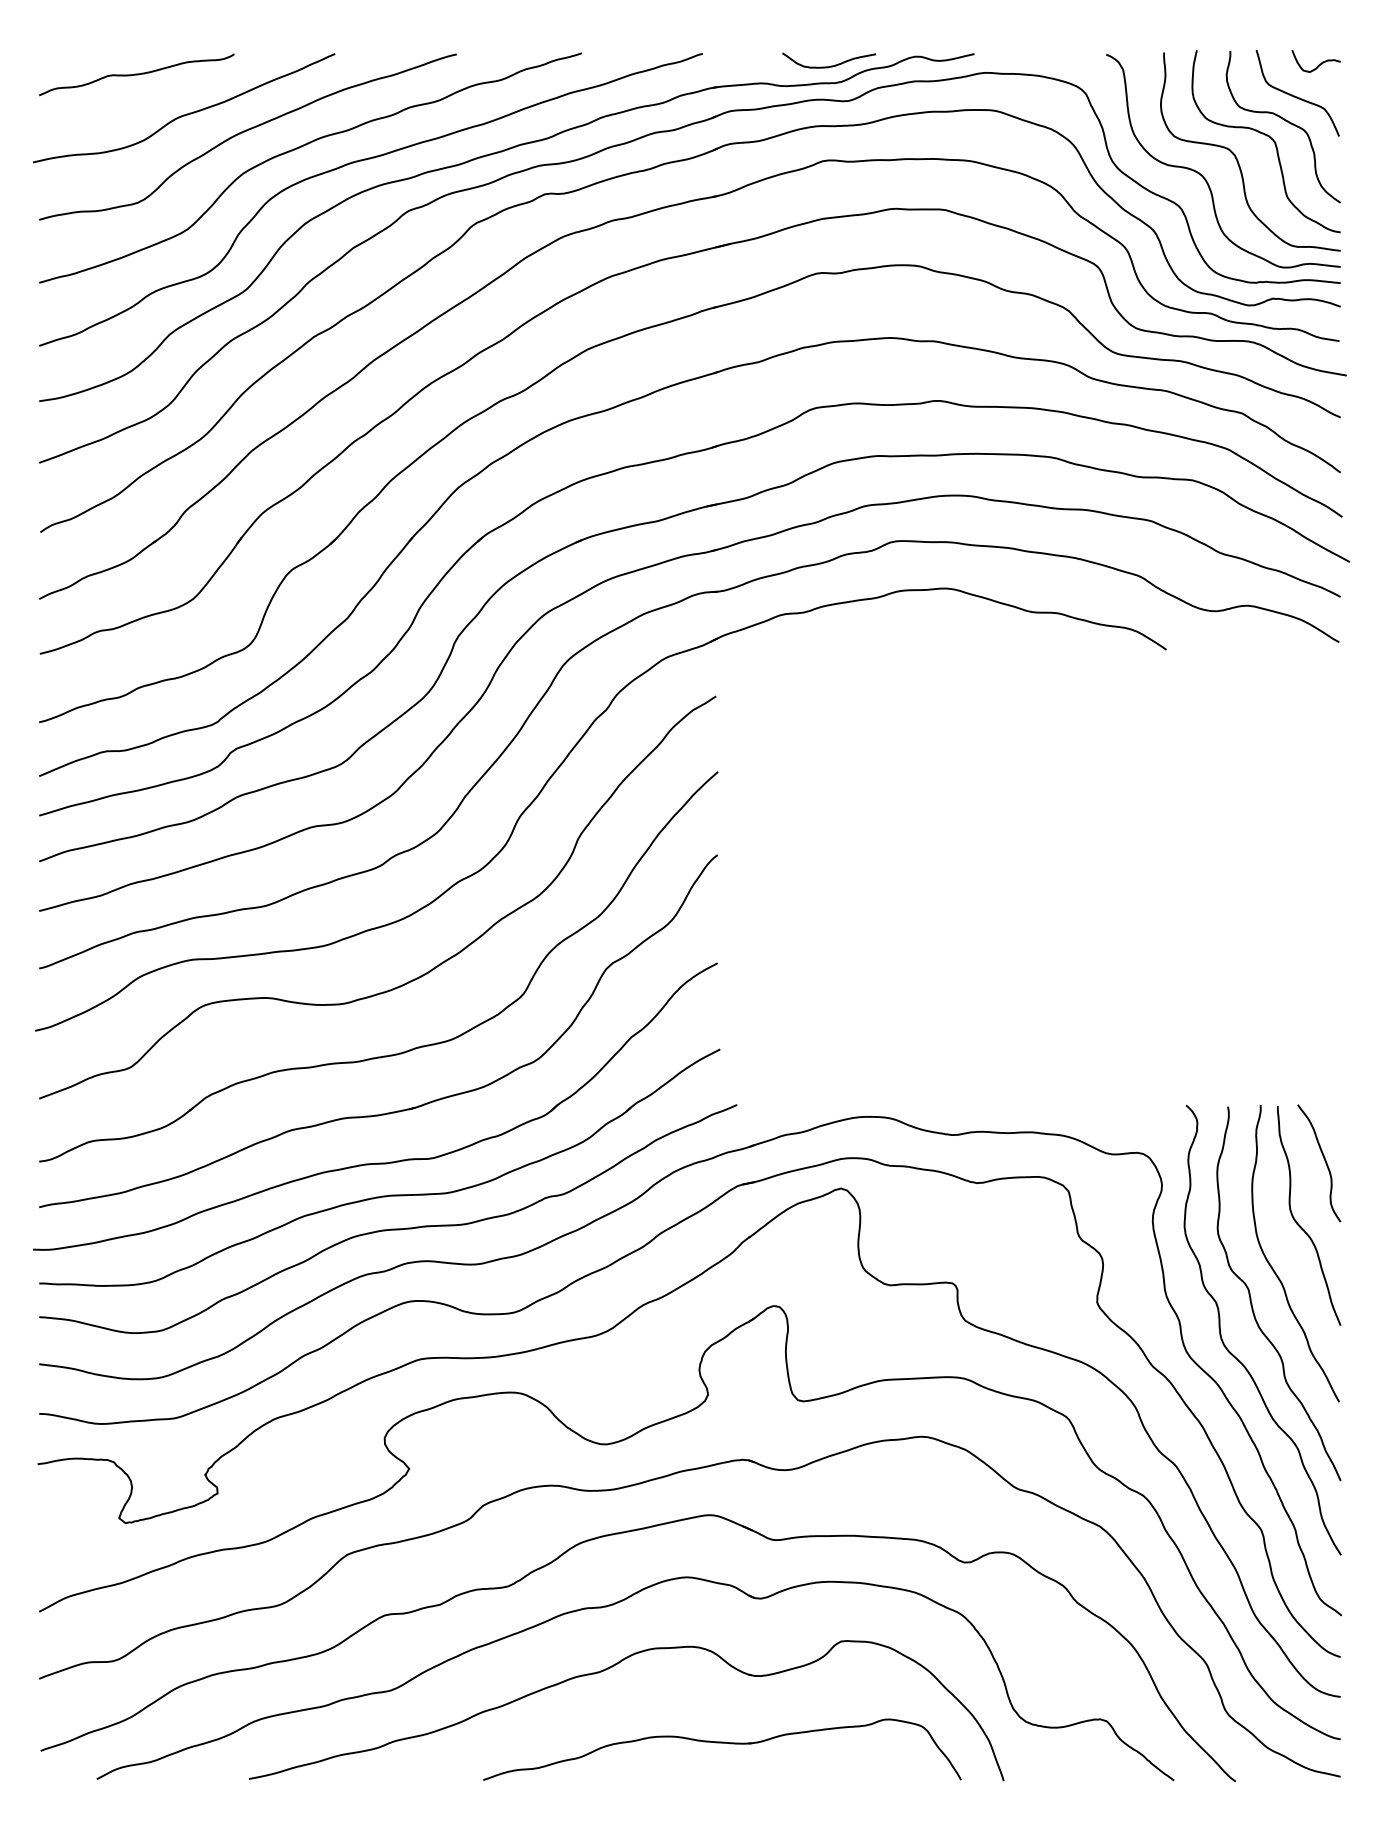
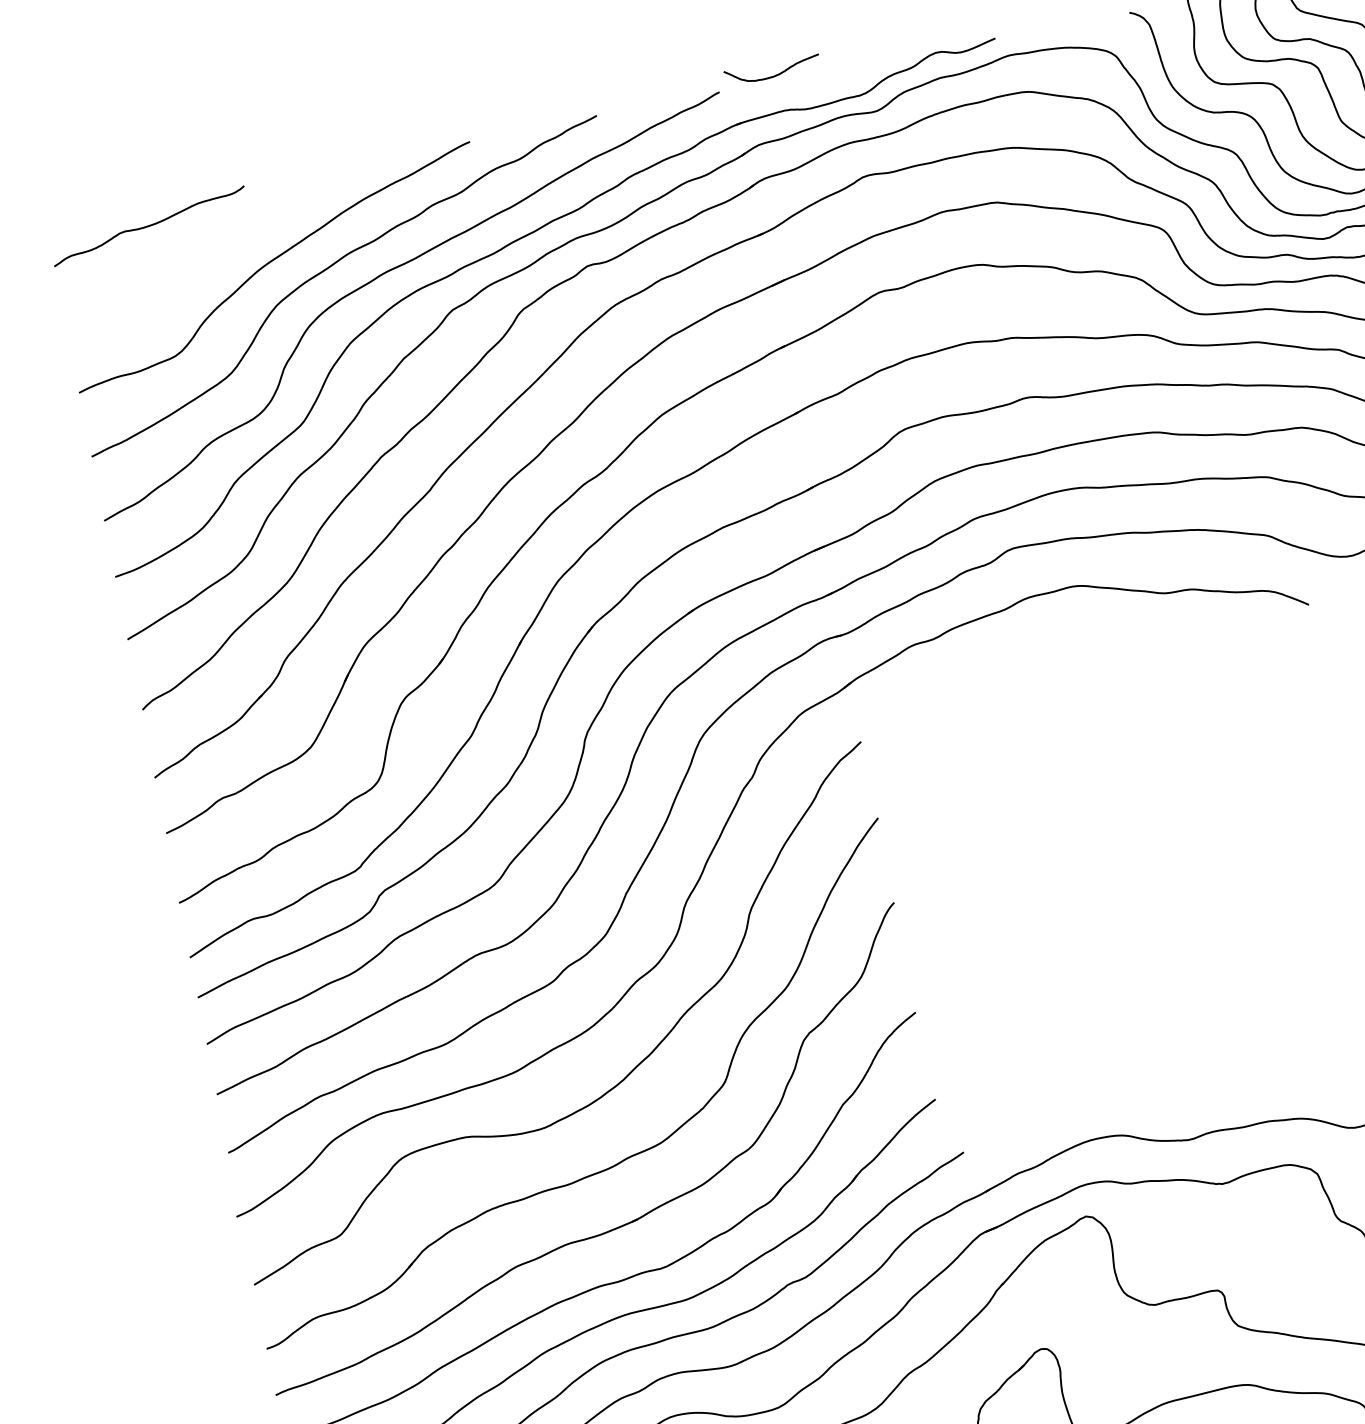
curve: (830, 65) -> (774, 74), moved
curve: (186, 113) -> (207, 255), removed

